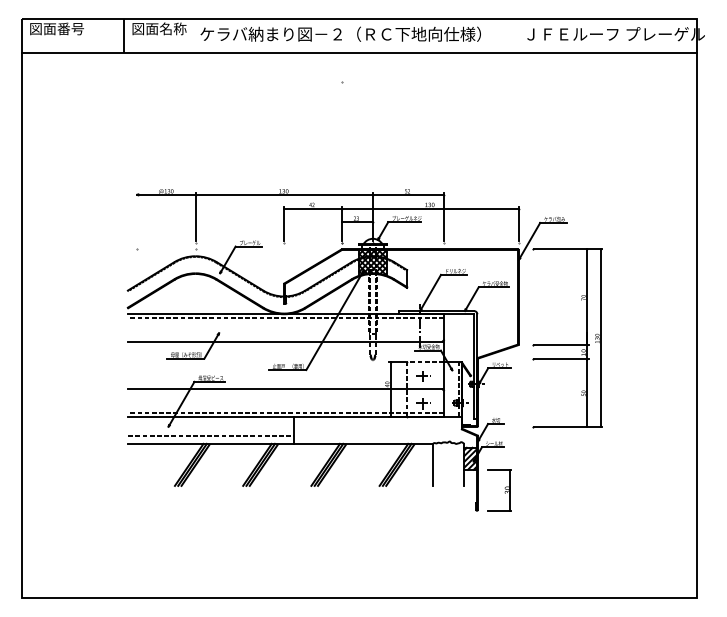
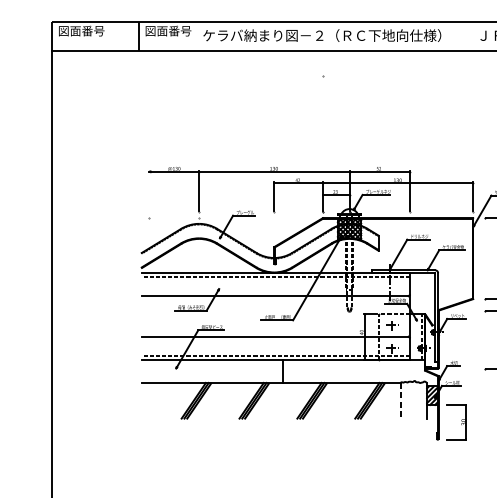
text: (173, 28) -> (180, 30), 図面名称 -> 図面番号
line: (210, 435) -> (211, 375), removed
line: (433, 465) -> (400, 401), solid -> dashed

